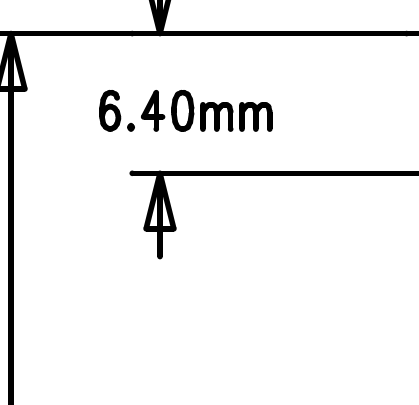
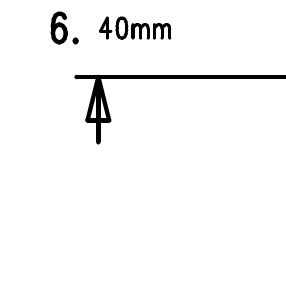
part: (206, 110) -> (134, 27), size x0.7

